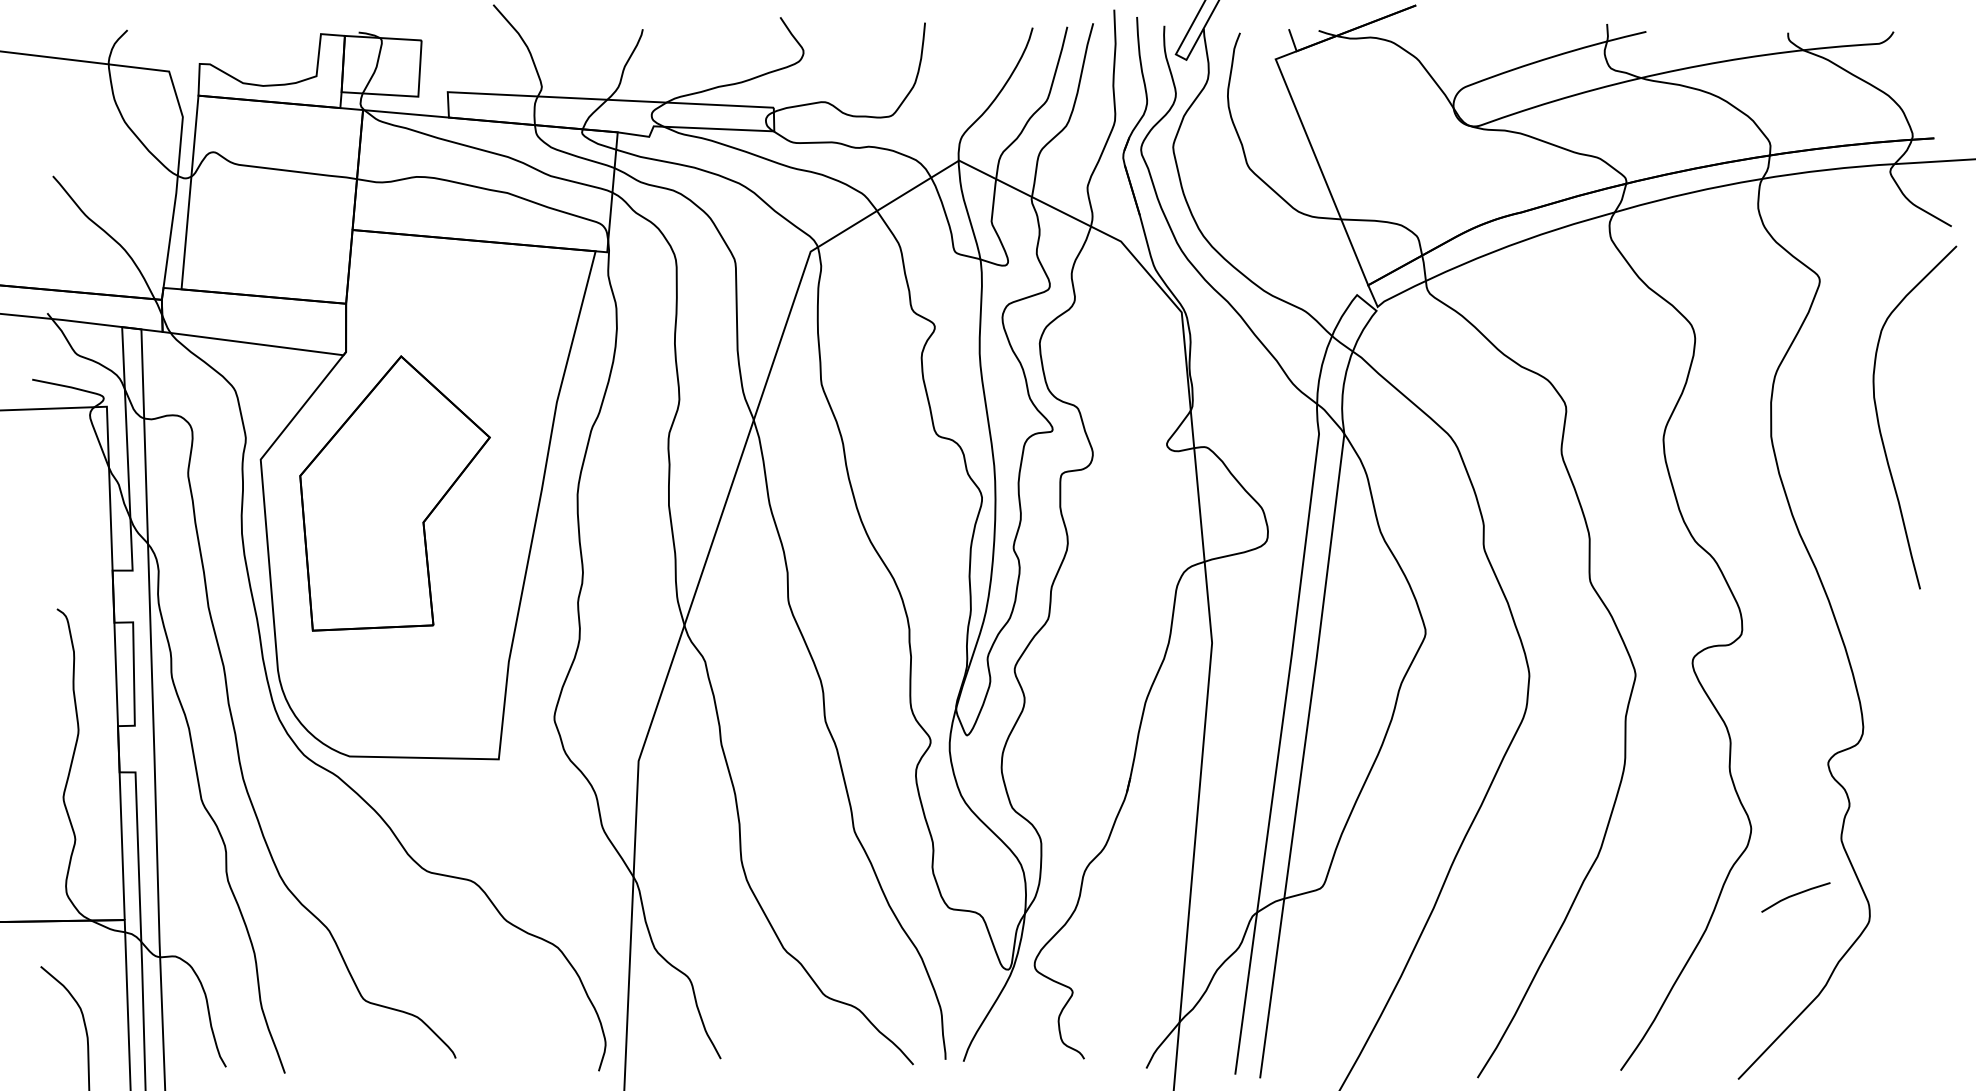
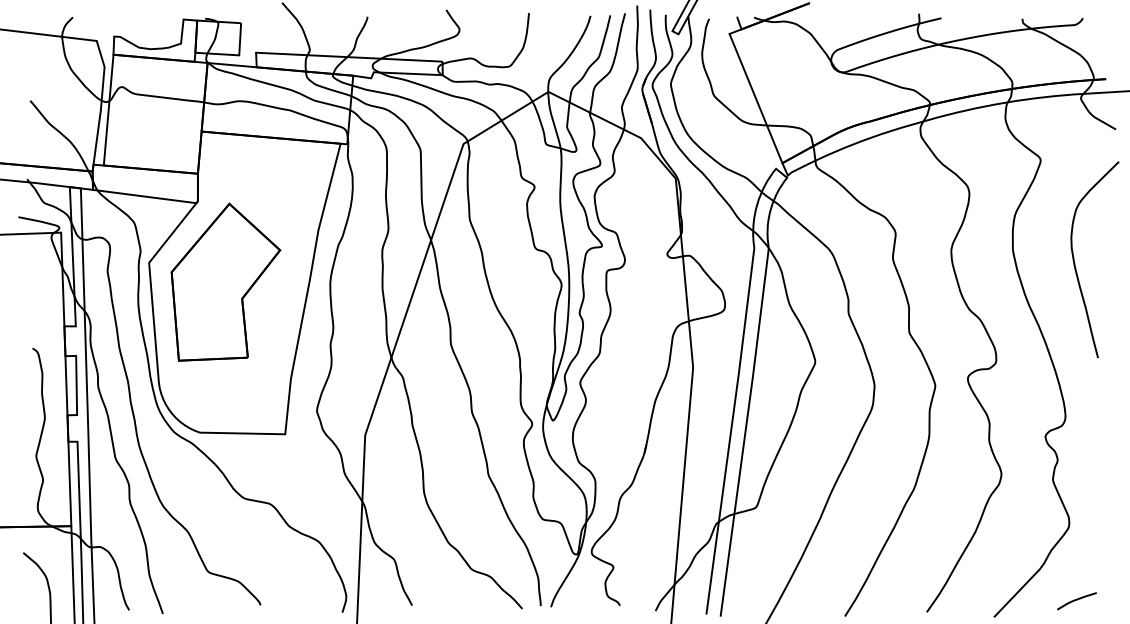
curve: (1880, 423) -> (1075, 263), moved
line: (1795, 896) -> (1076, 600), moved

